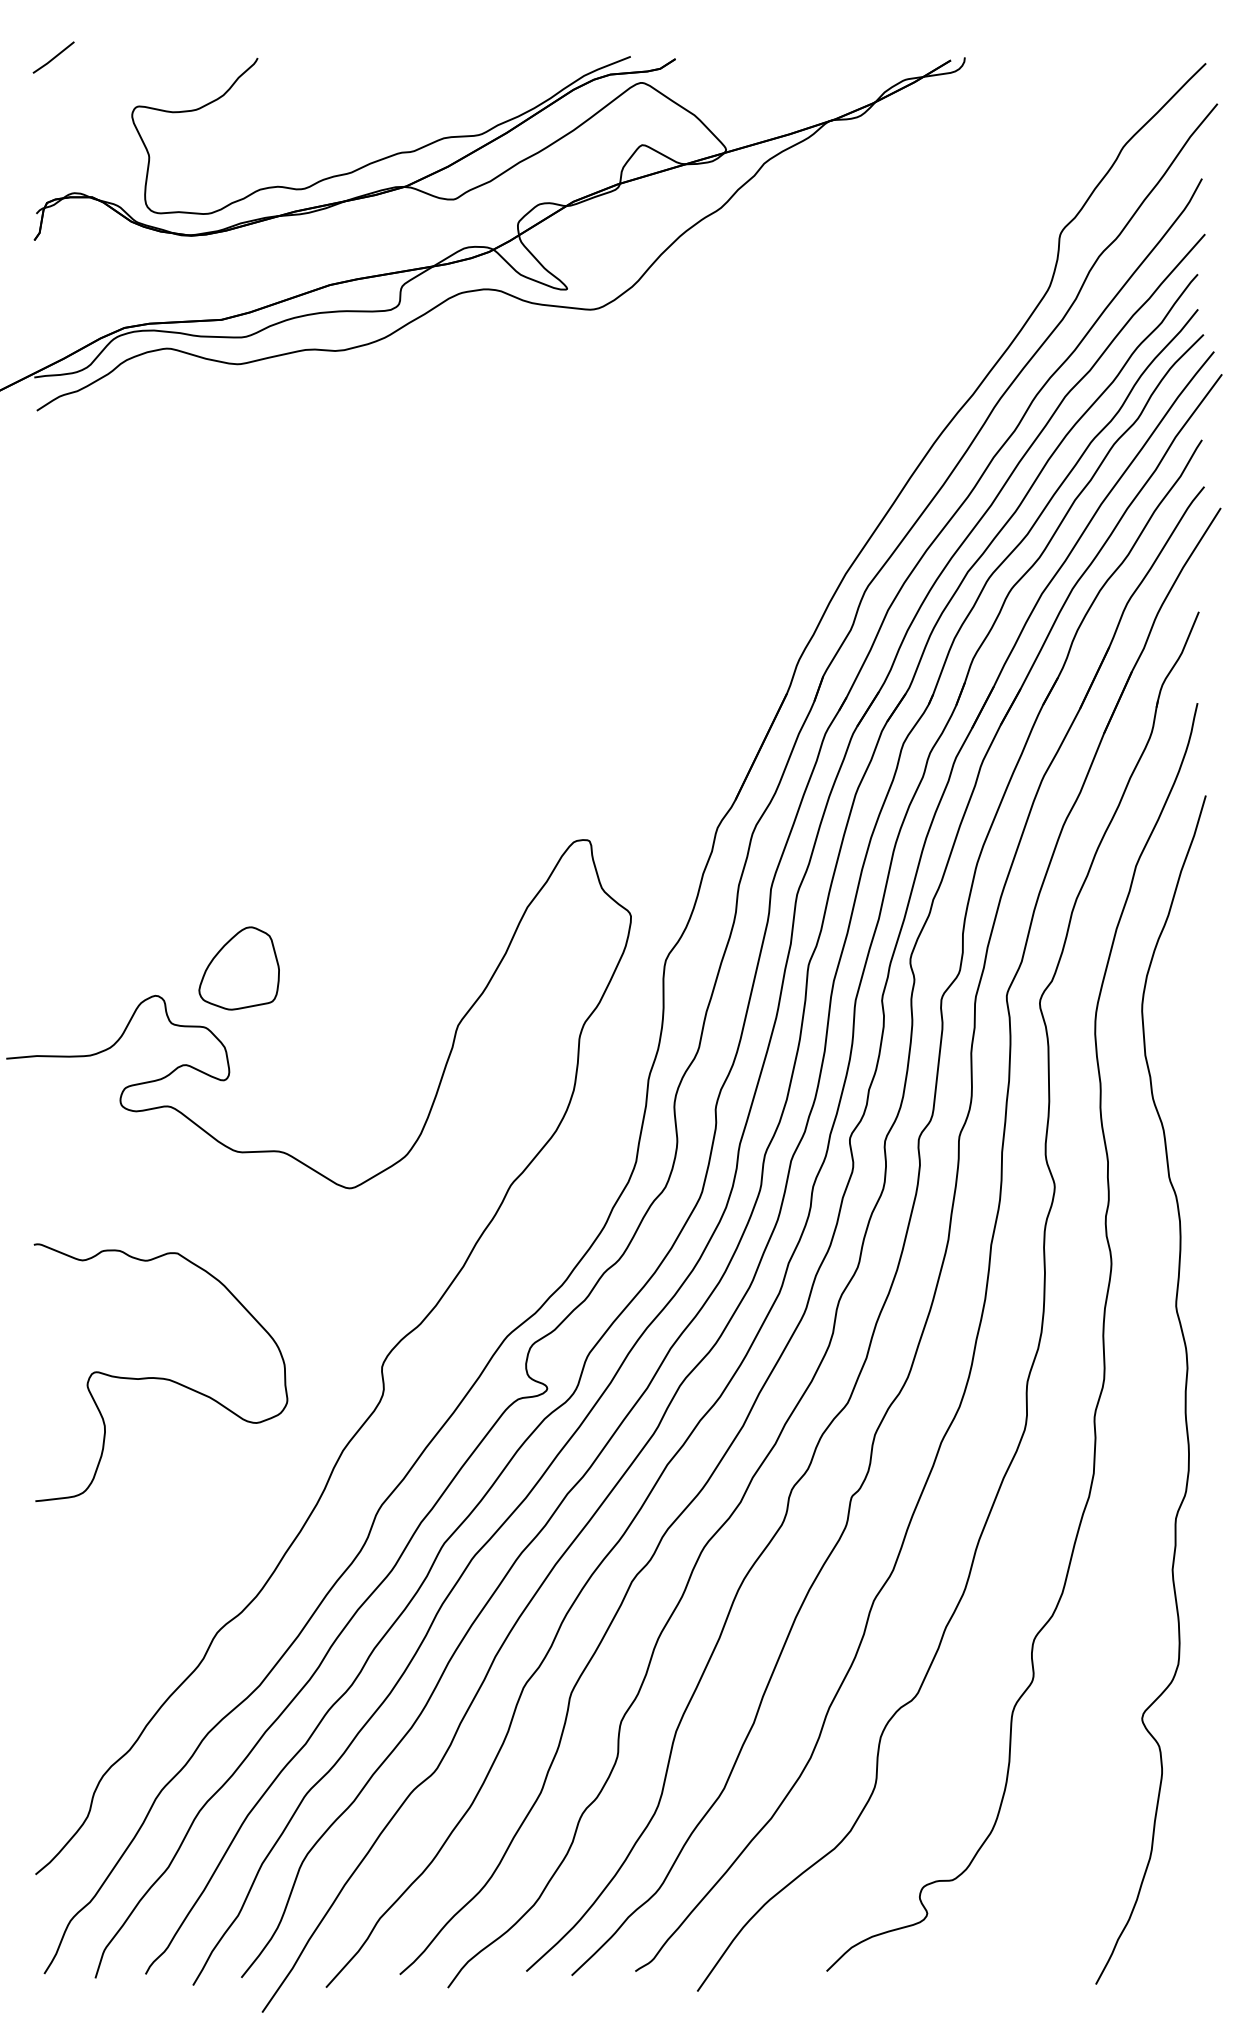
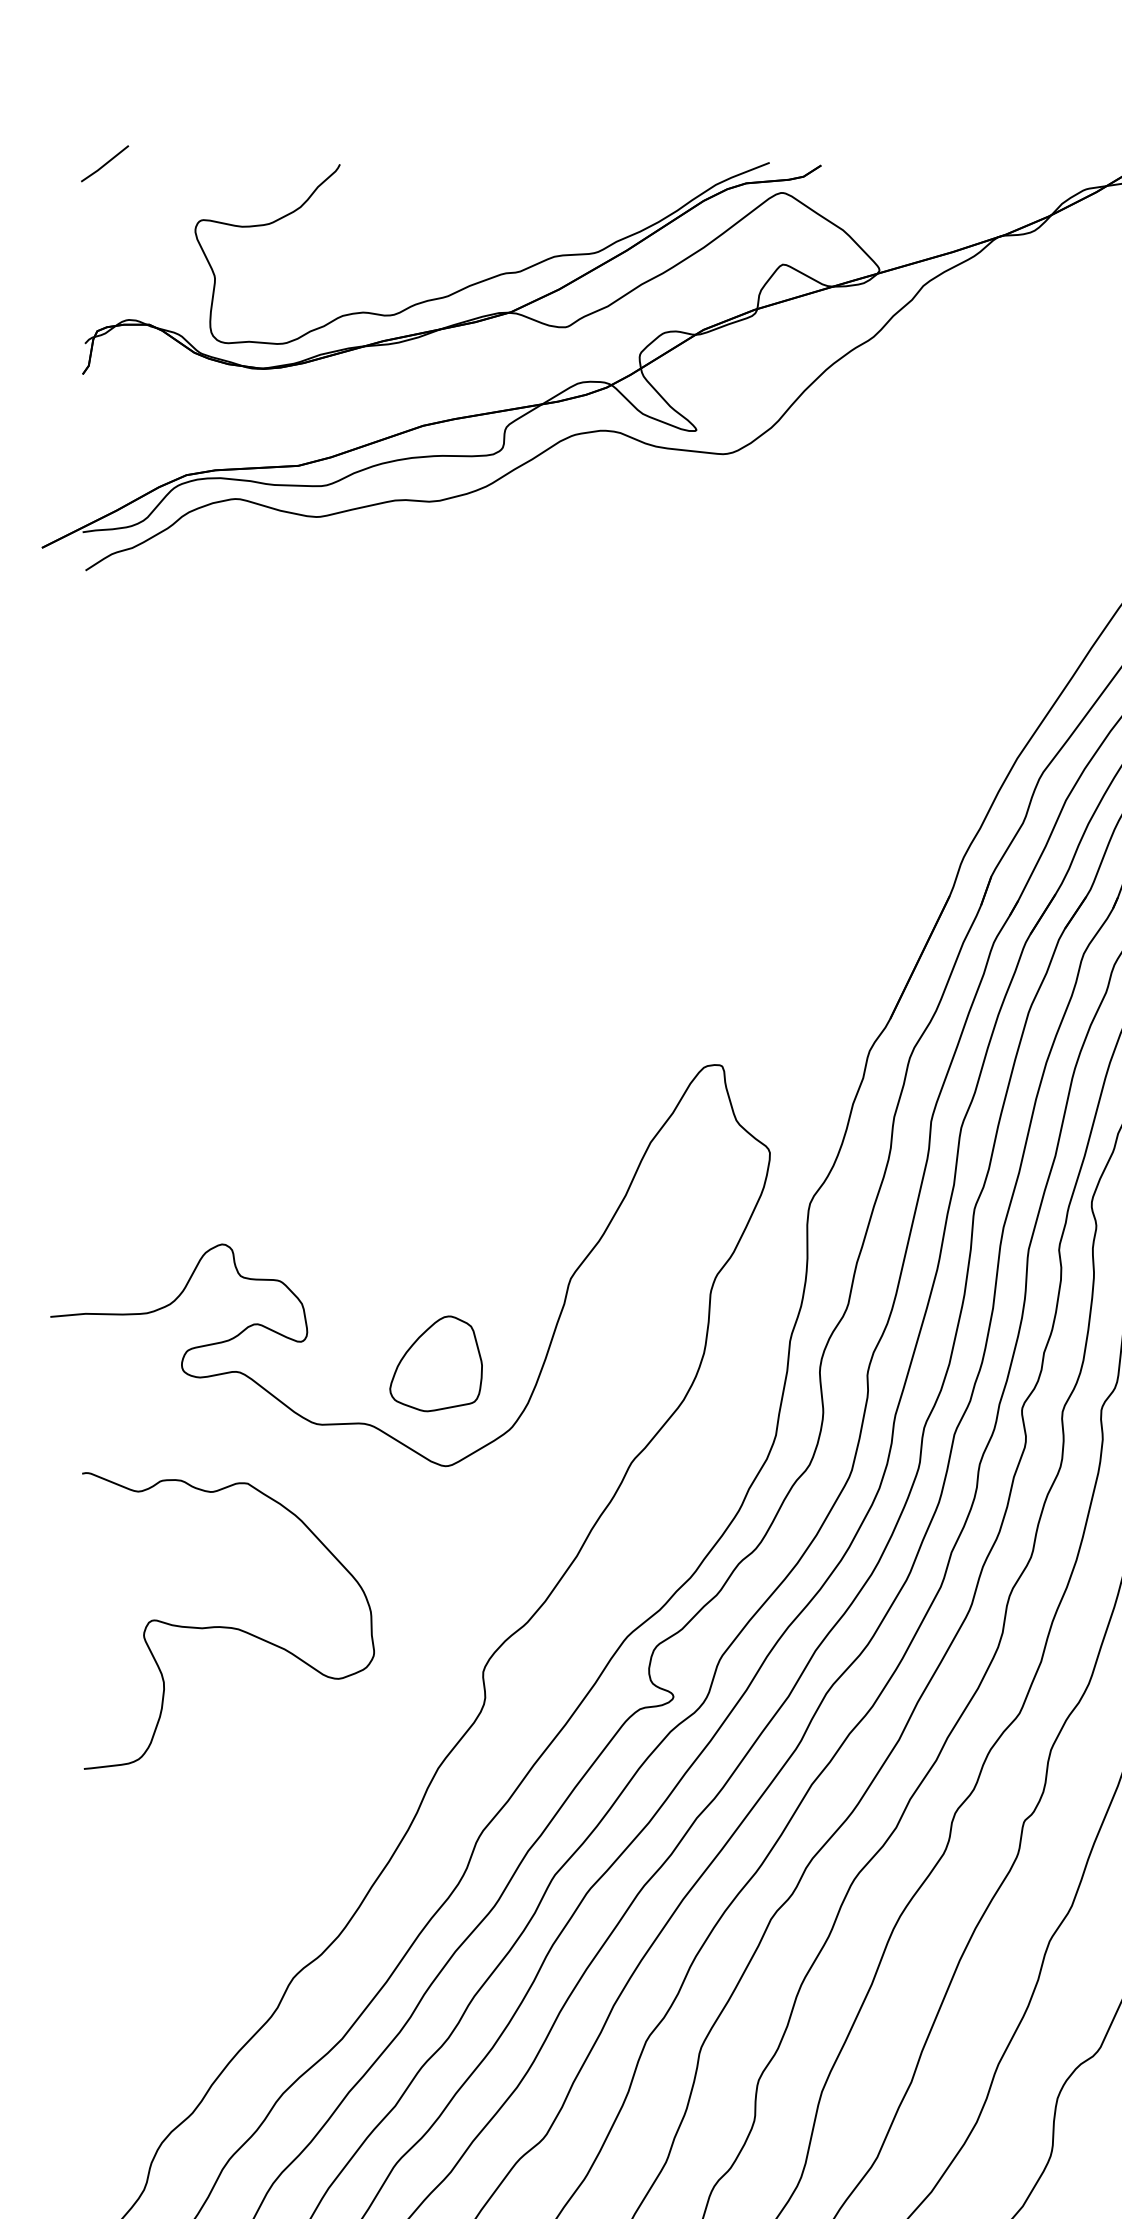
part: (238, 968) -> (435, 1363), moved
curve: (160, 1377) -> (228, 1626), moved

